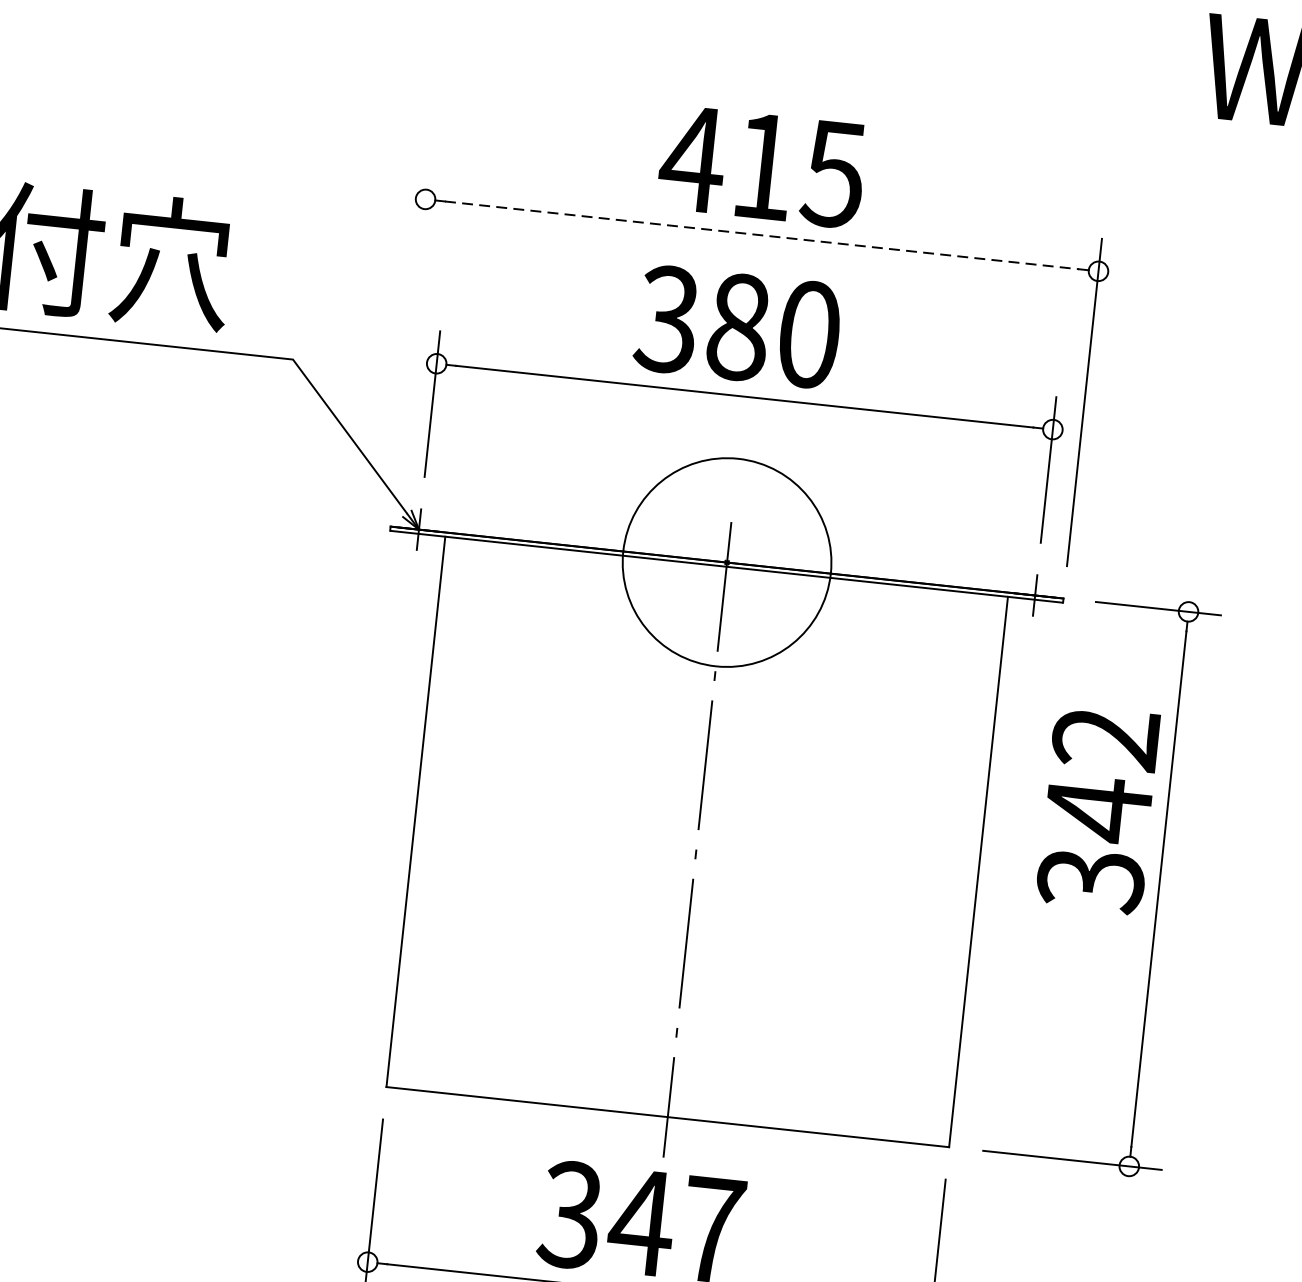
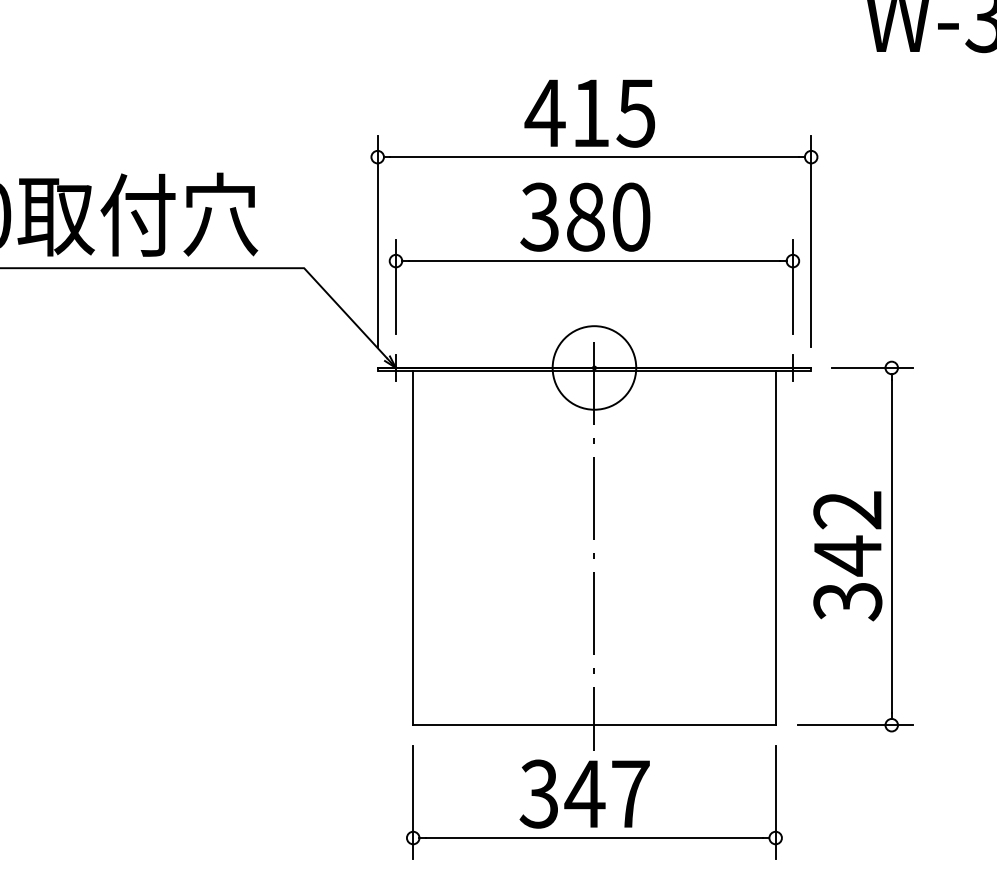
line: (762, 235) -> (594, 157), dashed -> solid
line: (411, 330) -> (377, 241), added
circle: (727, 561) -> (594, 367), size x0.62
text: (1097, 810) -> (847, 556), moved

